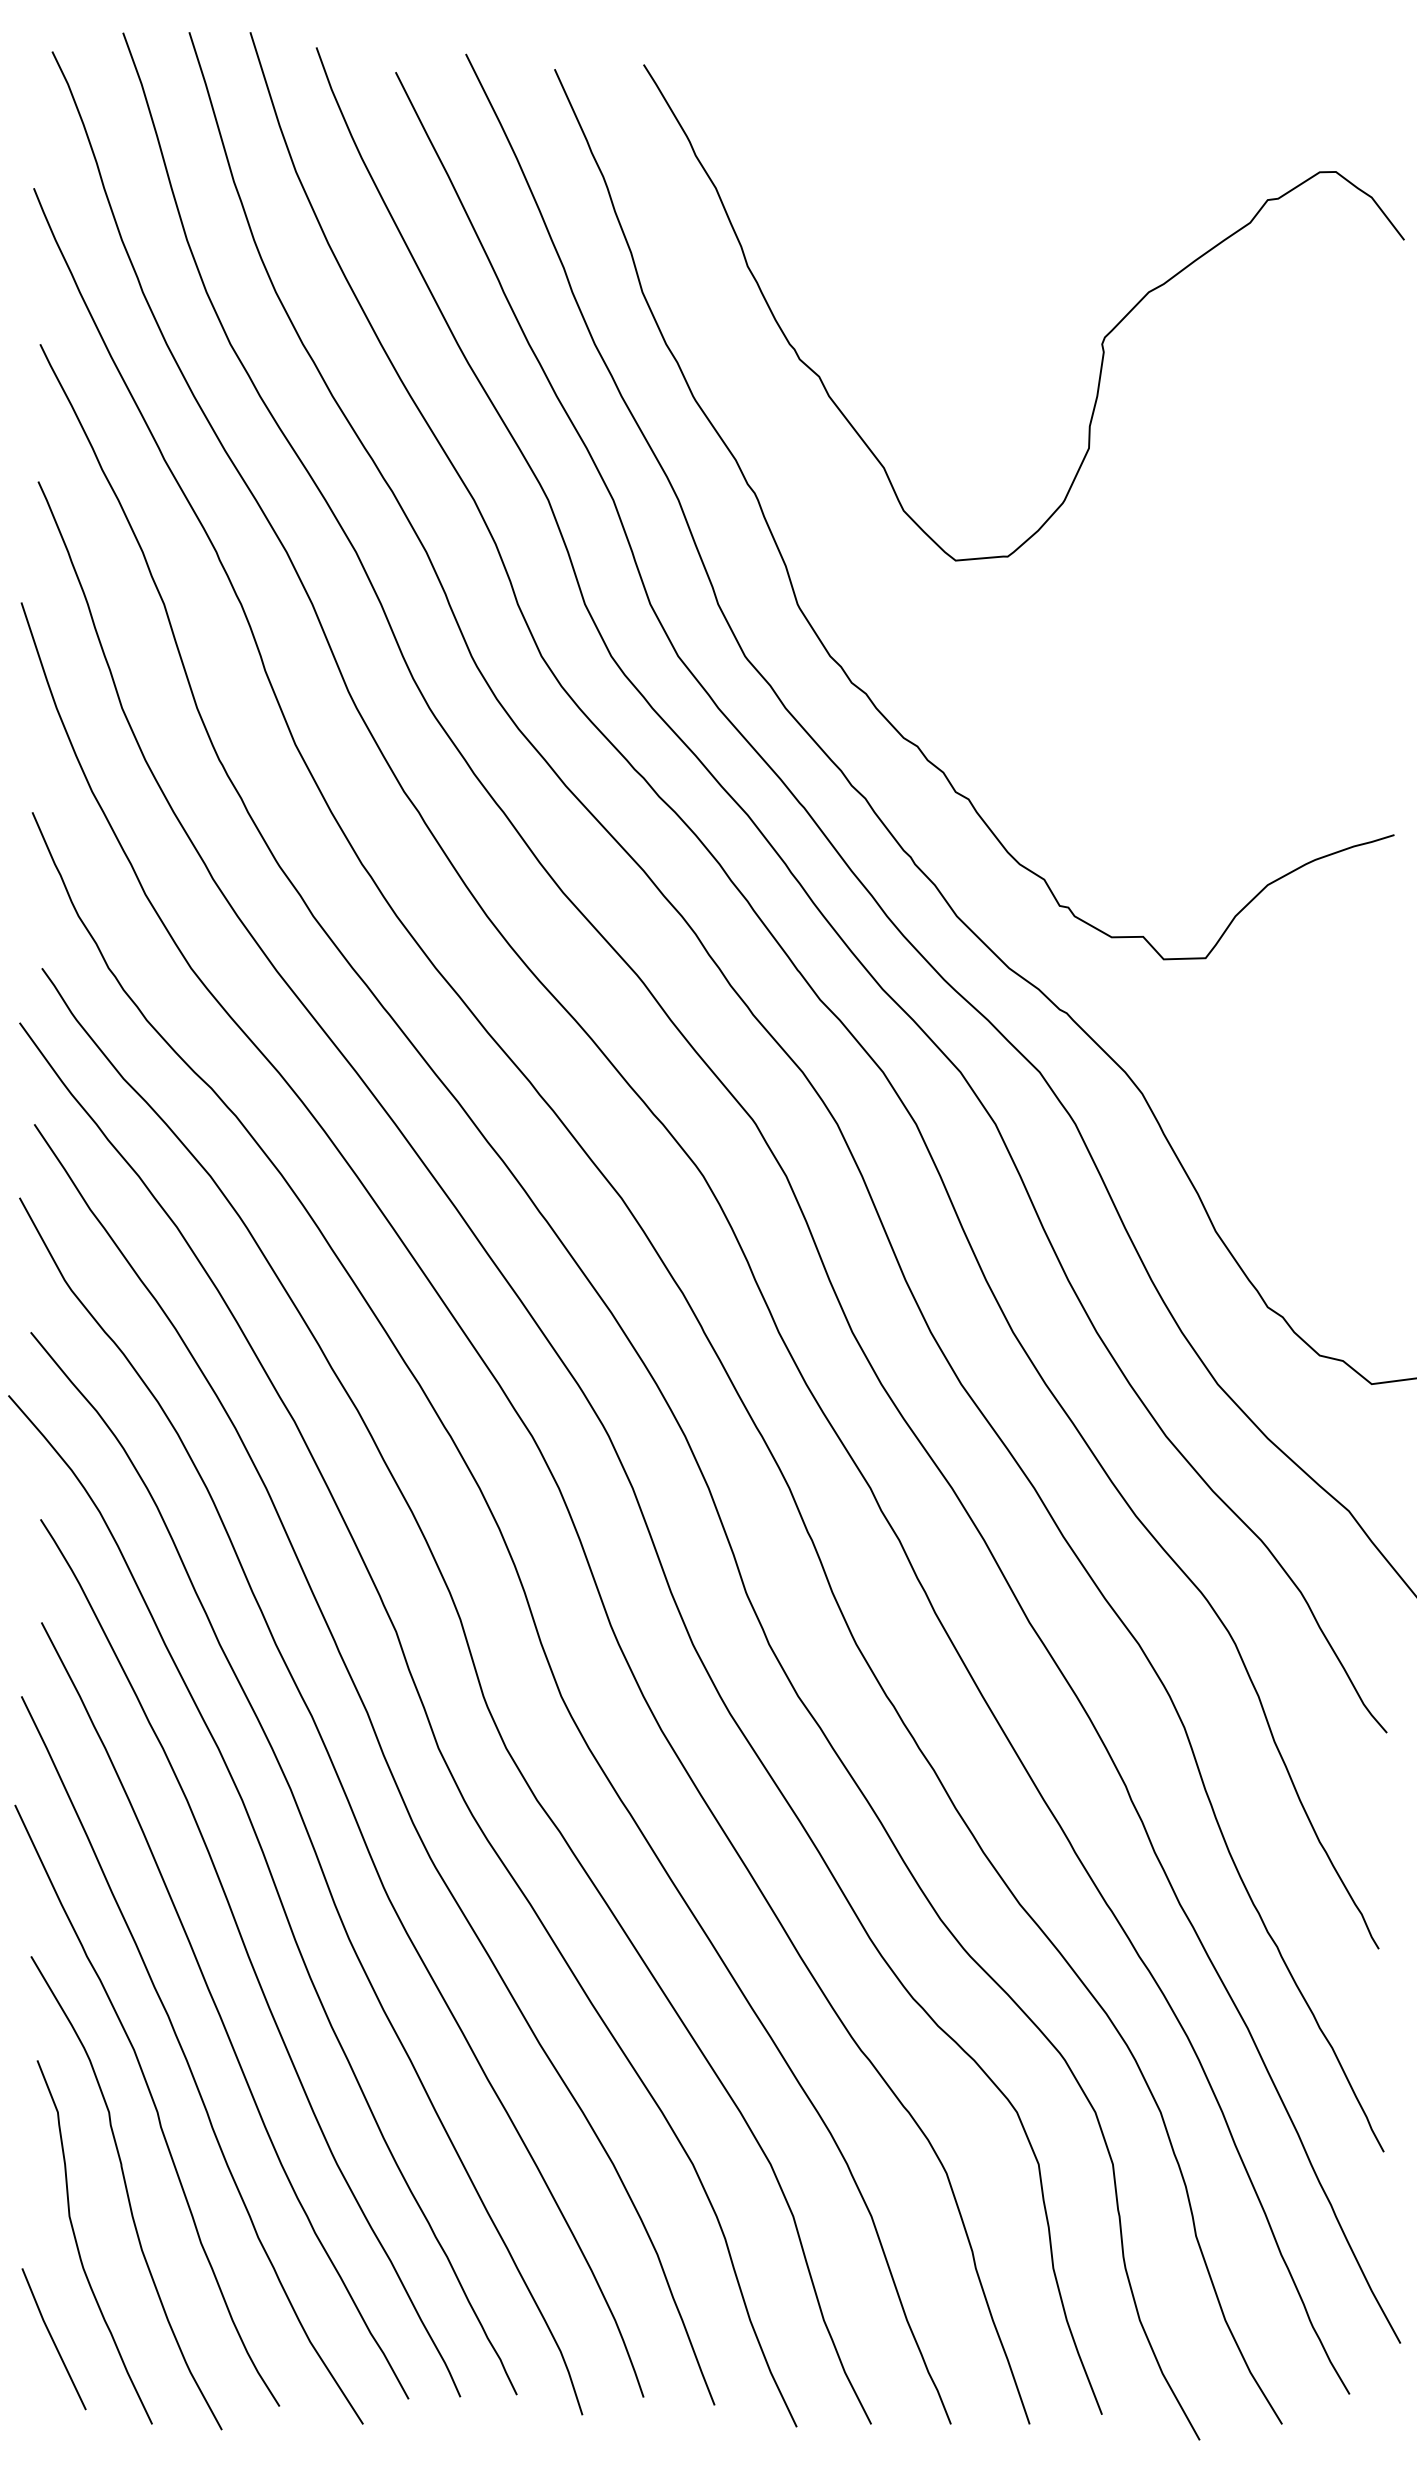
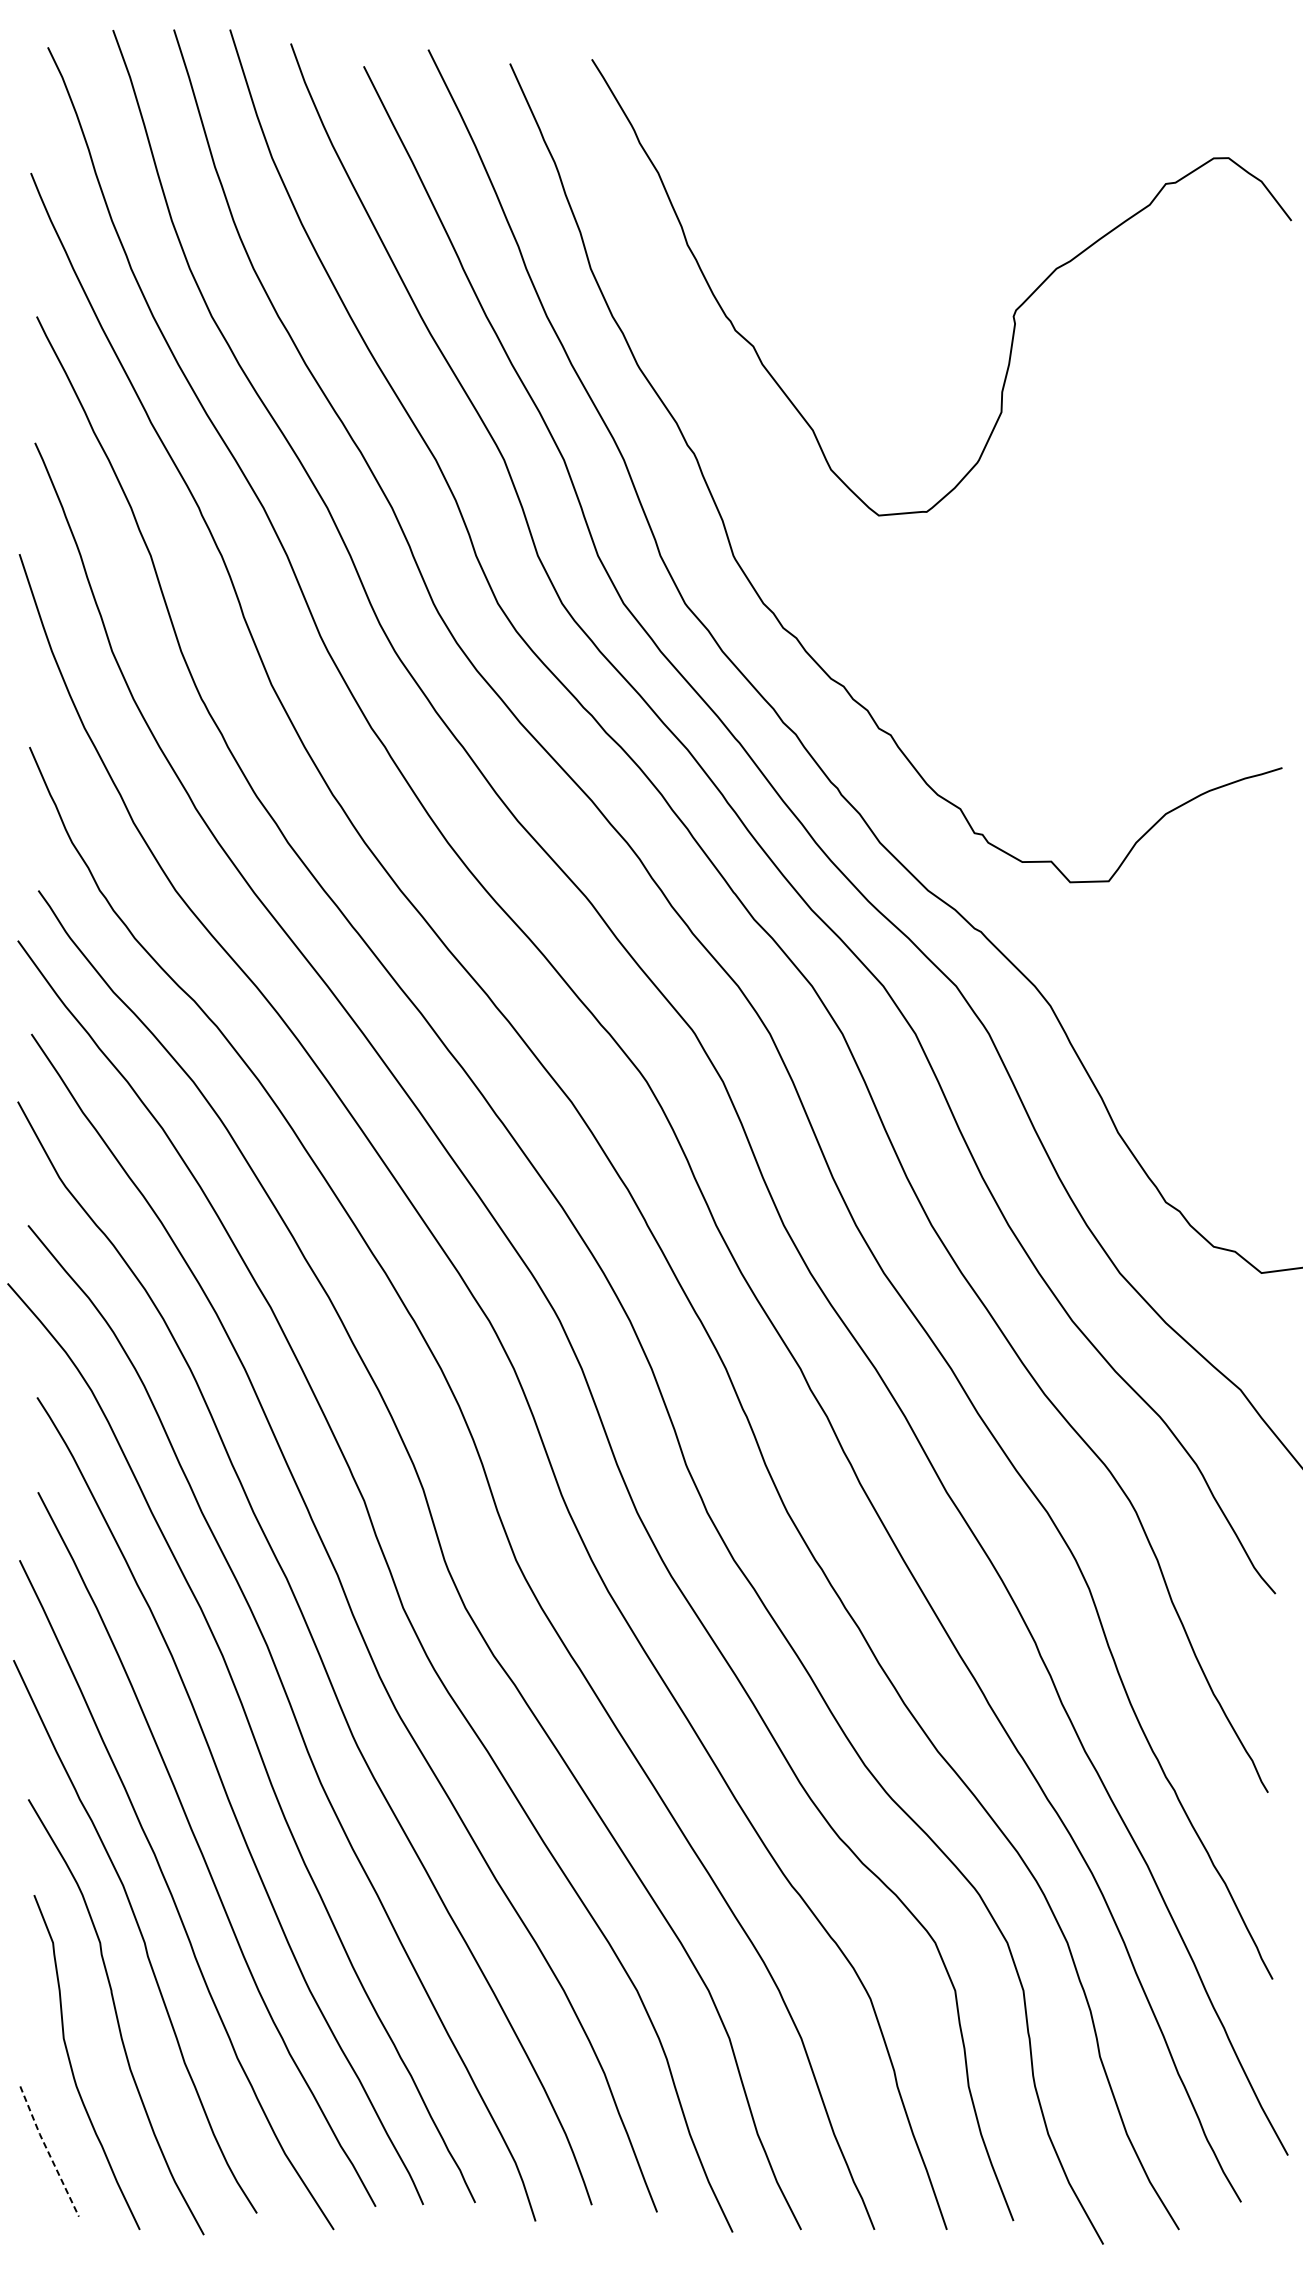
line: (52, 2339) -> (48, 2151), solid -> dashed

